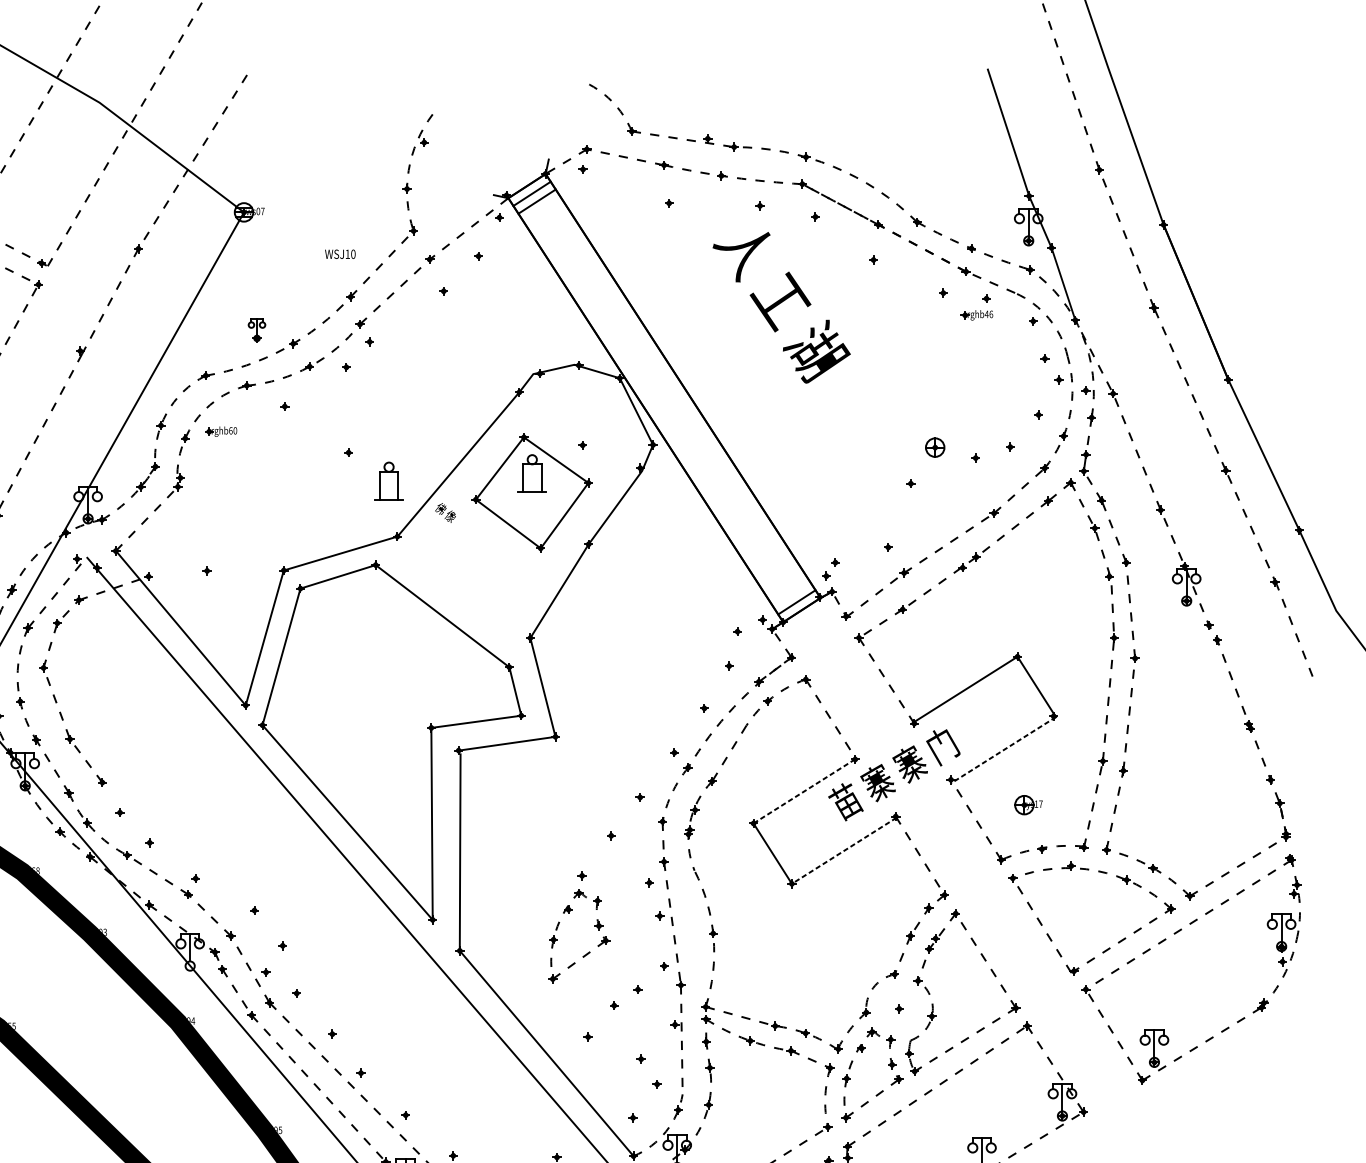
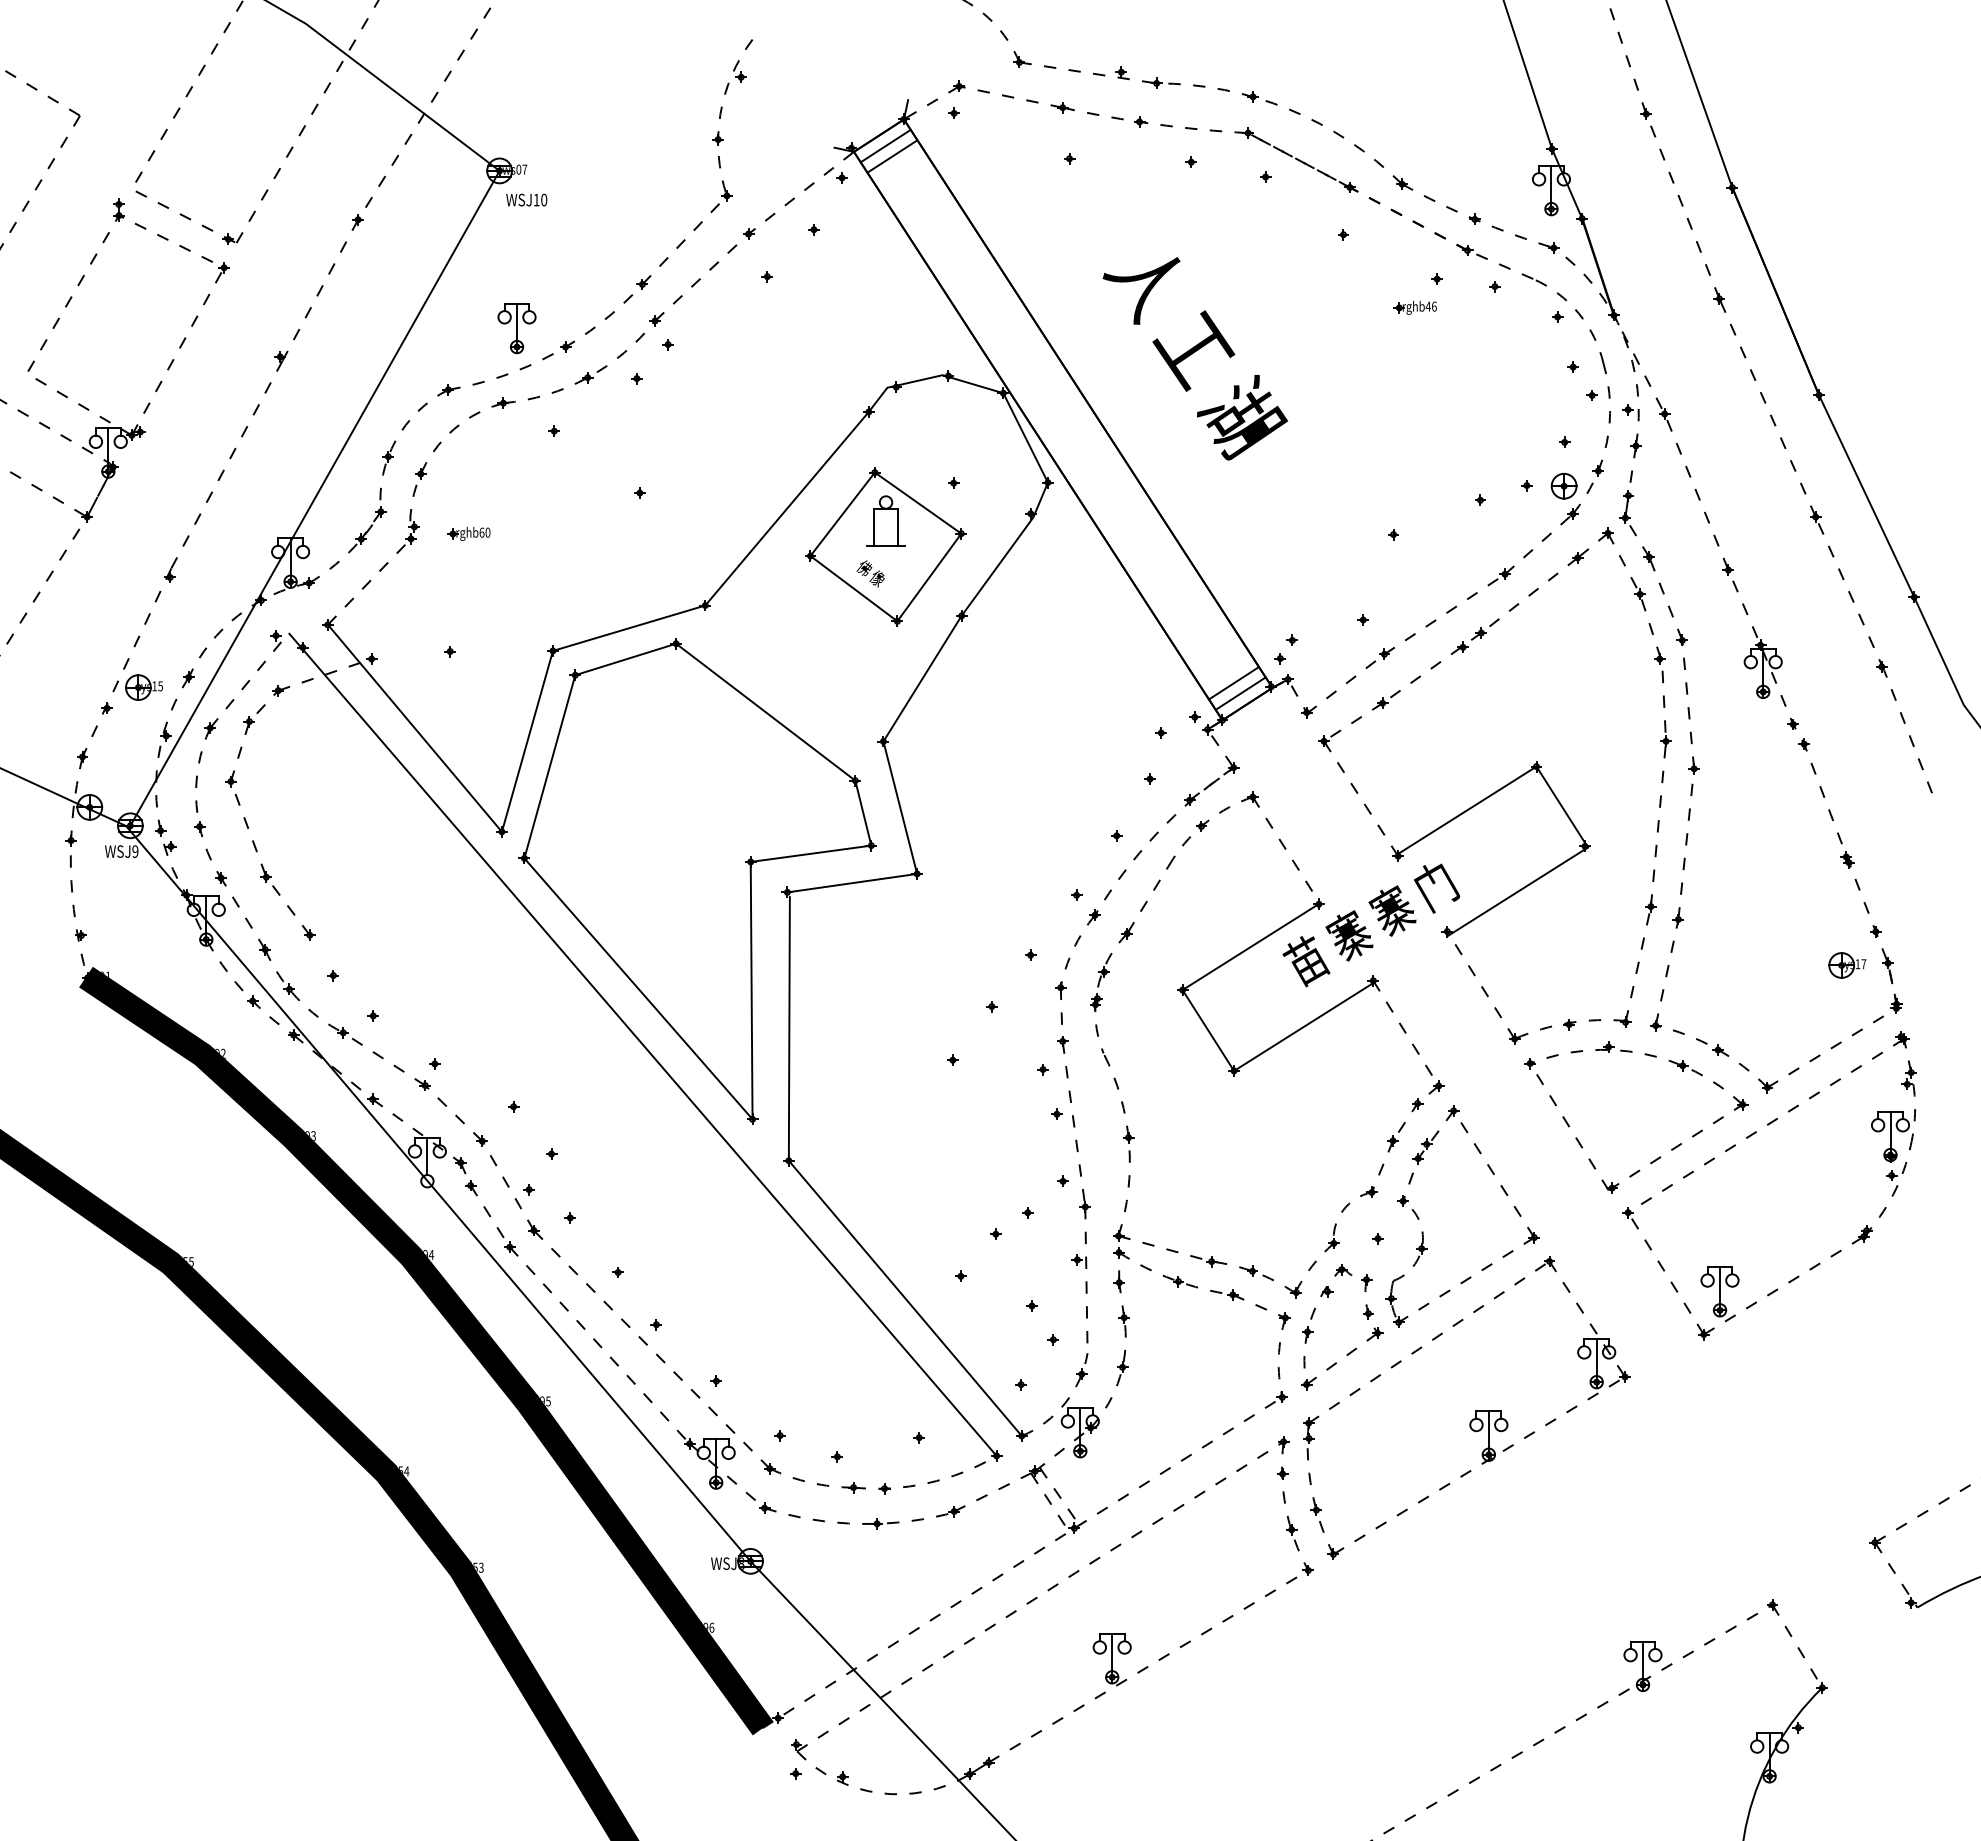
text: (340, 253) -> (526, 199), moved
text: (781, 307) -> (1195, 358), moved
part: (976, 315) -> (1414, 307), moved
part: (256, 329) -> (516, 328), size x1.67
part: (220, 431) -> (468, 533), moved
part: (934, 447) -> (1563, 486), moved
part: (388, 480) -> (693, 530), removed
text: (445, 512) -> (870, 573), moved
line: (791, 594) -> (1233, 683), added
line: (1003, 749) -> (1517, 891), dashed -> solid
line: (804, 790) -> (1251, 946), dashed -> solid
part: (1028, 805) -> (1847, 965), moved
line: (844, 850) -> (1304, 1026), dashed -> solid
text: (35, 870) -> (220, 1053), gl68 -> gl92
part: (588, 952) -> (961, 1162), removed

